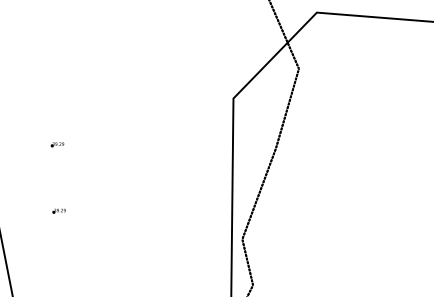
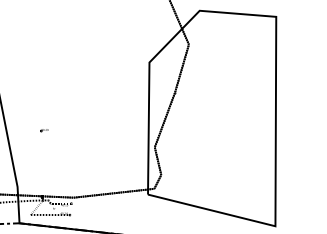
part: (57, 144) -> (43, 90), removed

